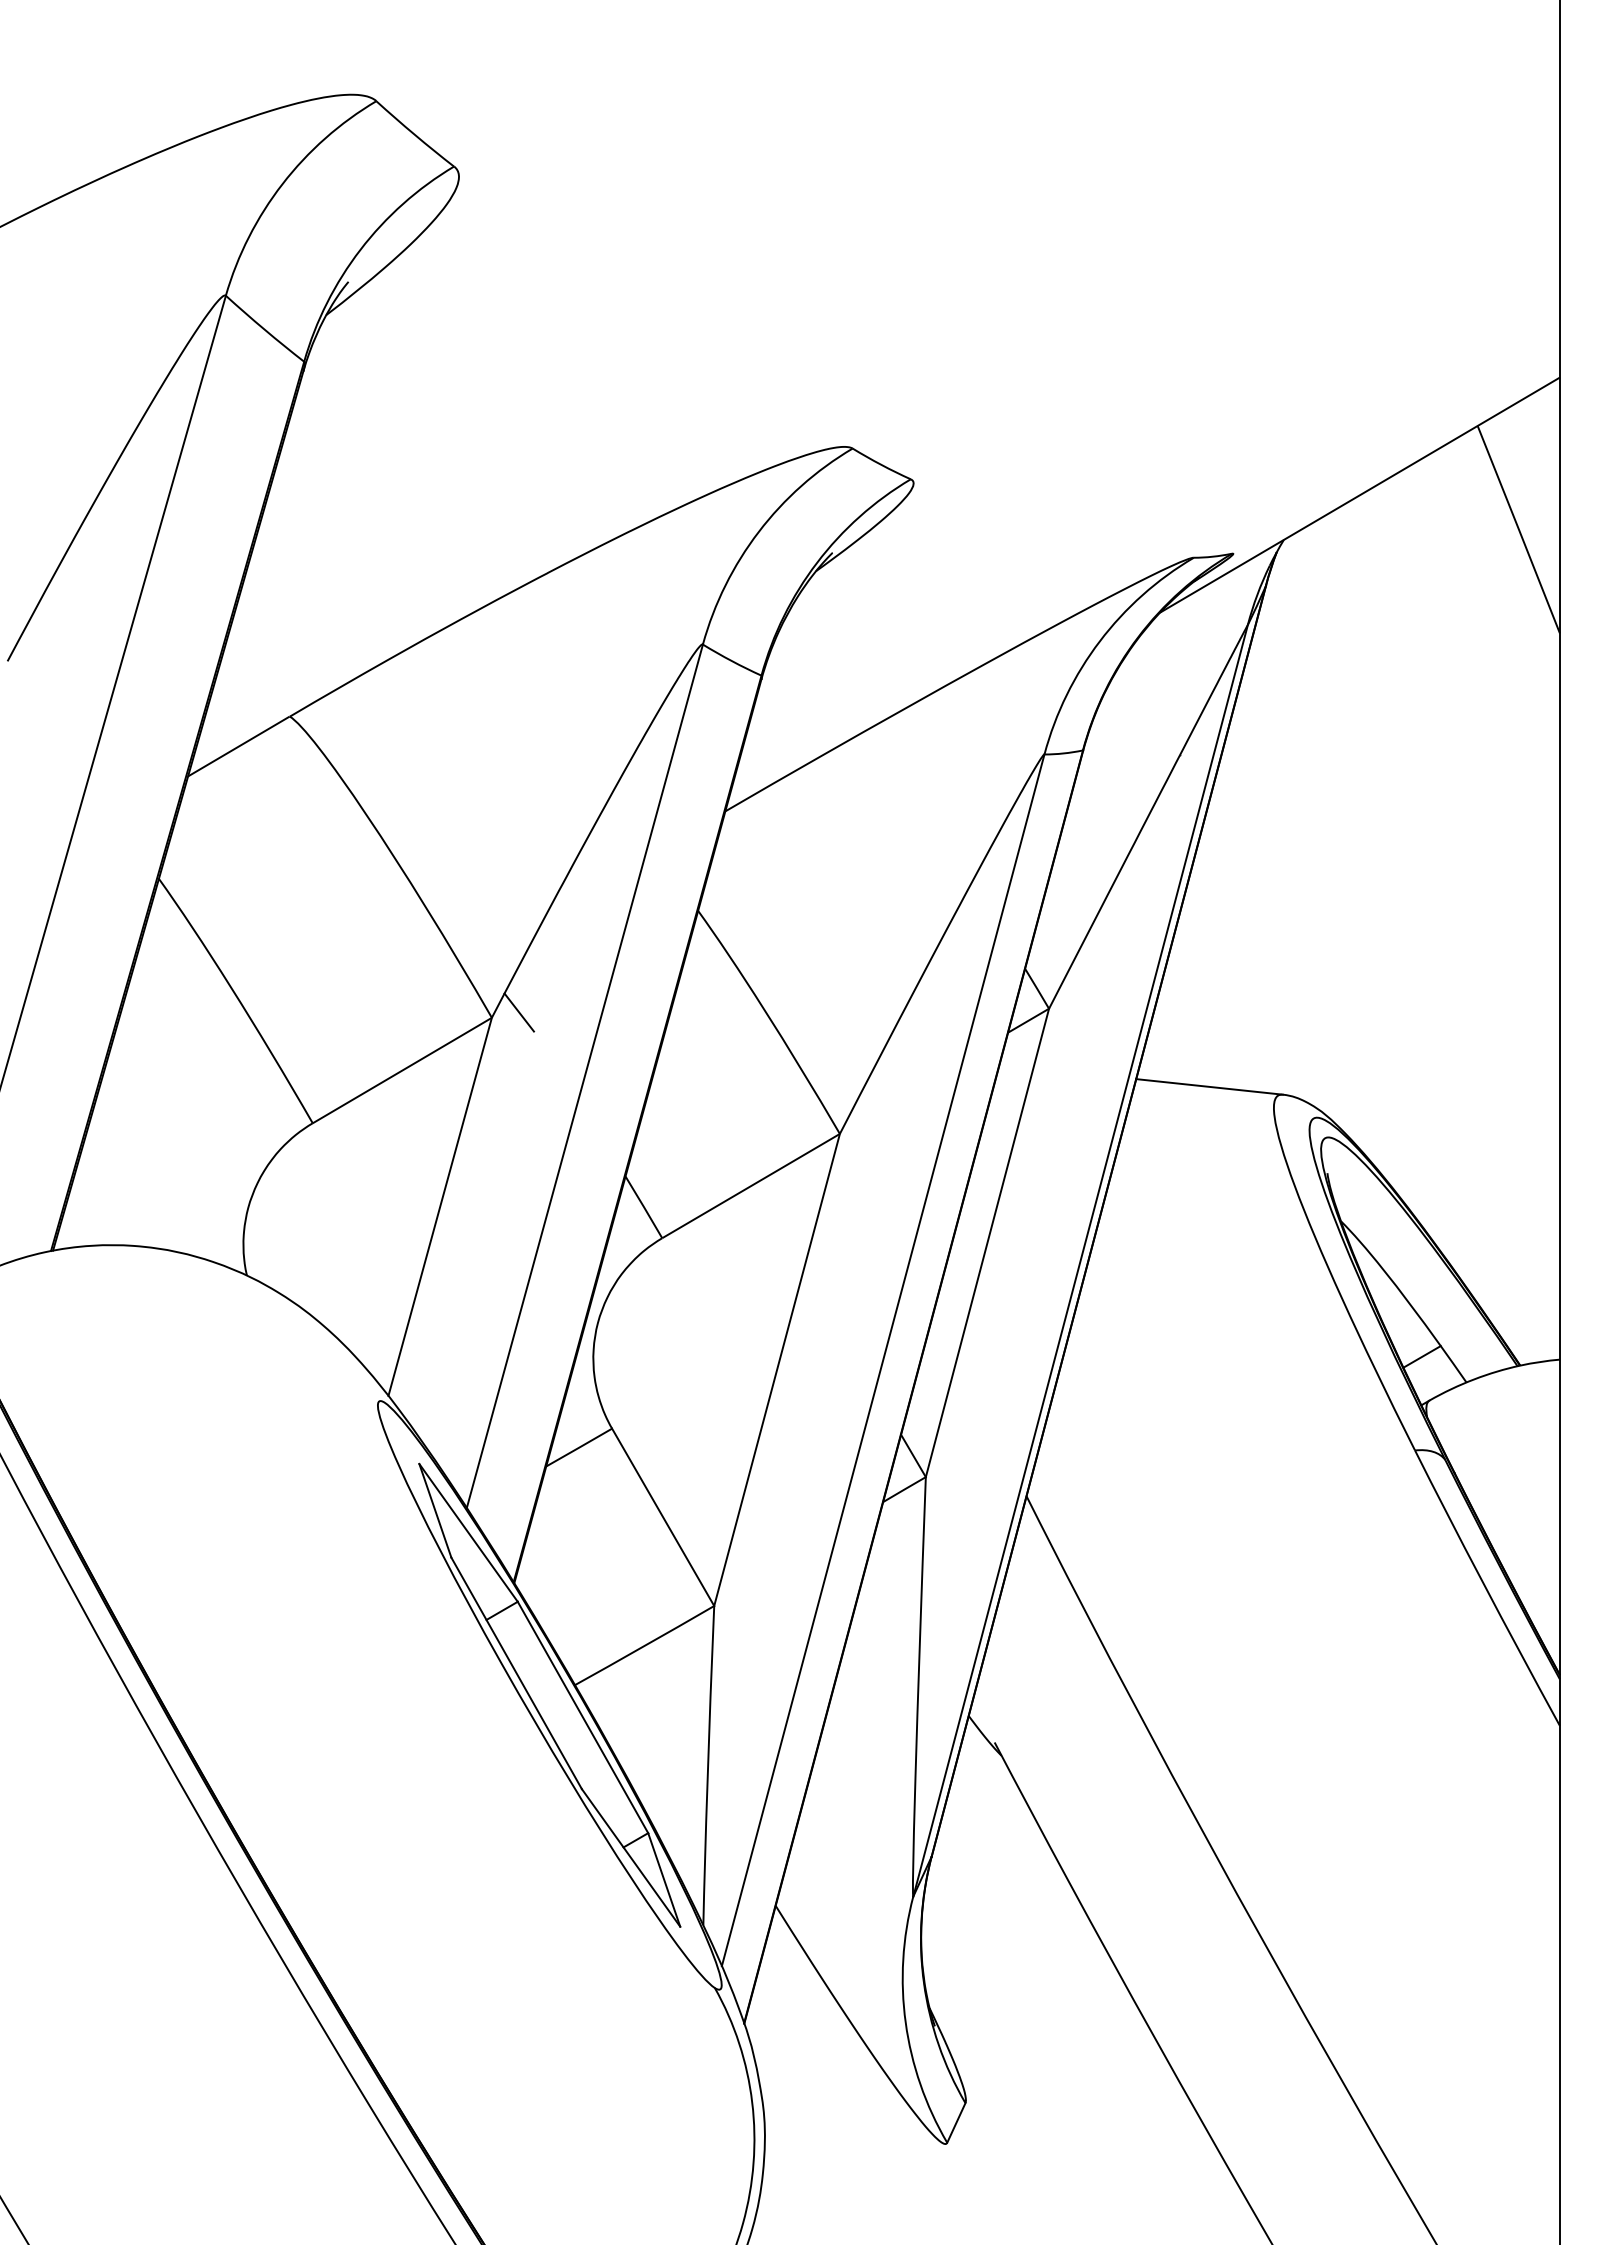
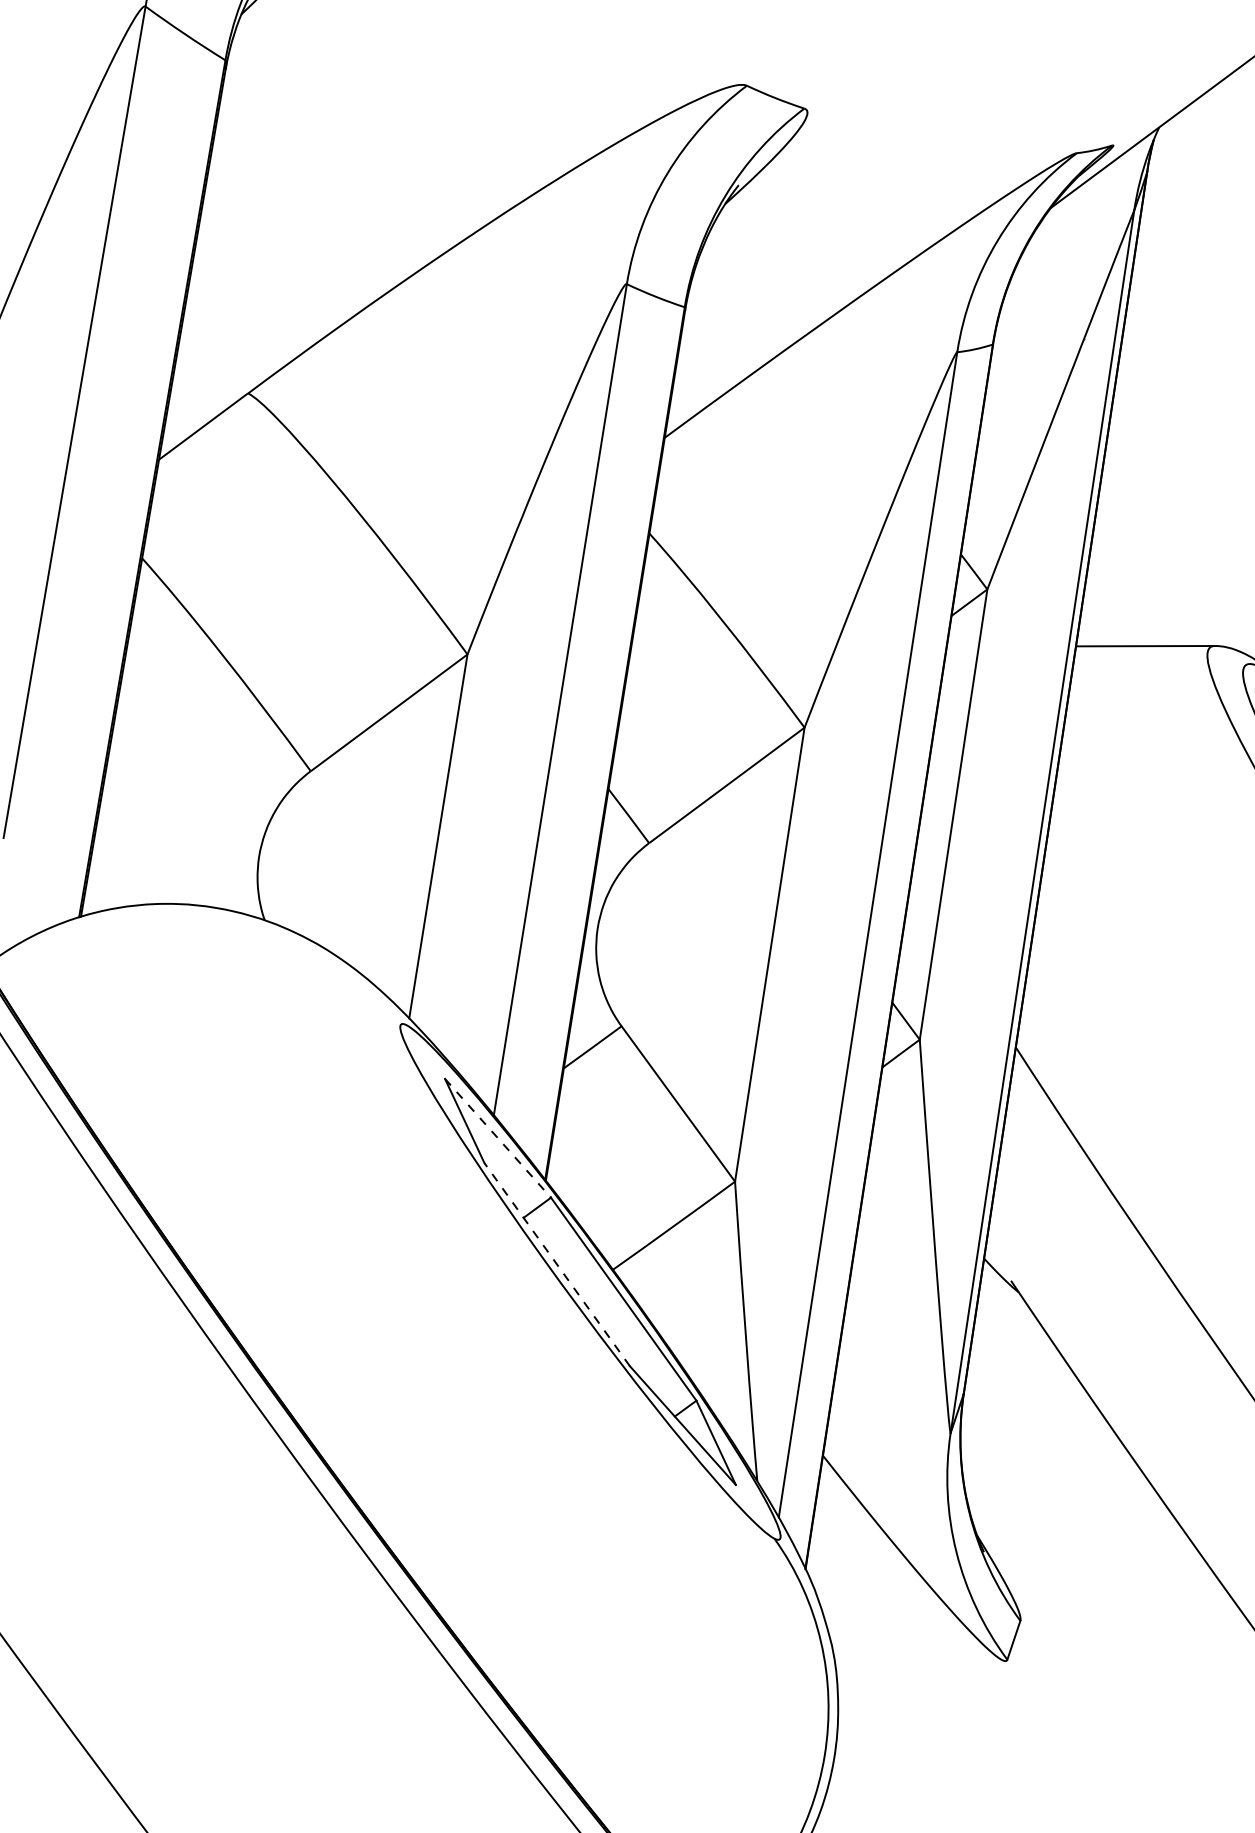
line: (518, 1012) -> (491, 646), removed
line: (468, 1532) -> (497, 1137), solid -> dashed
line: (516, 1673) -> (557, 1264), solid -> dashed

